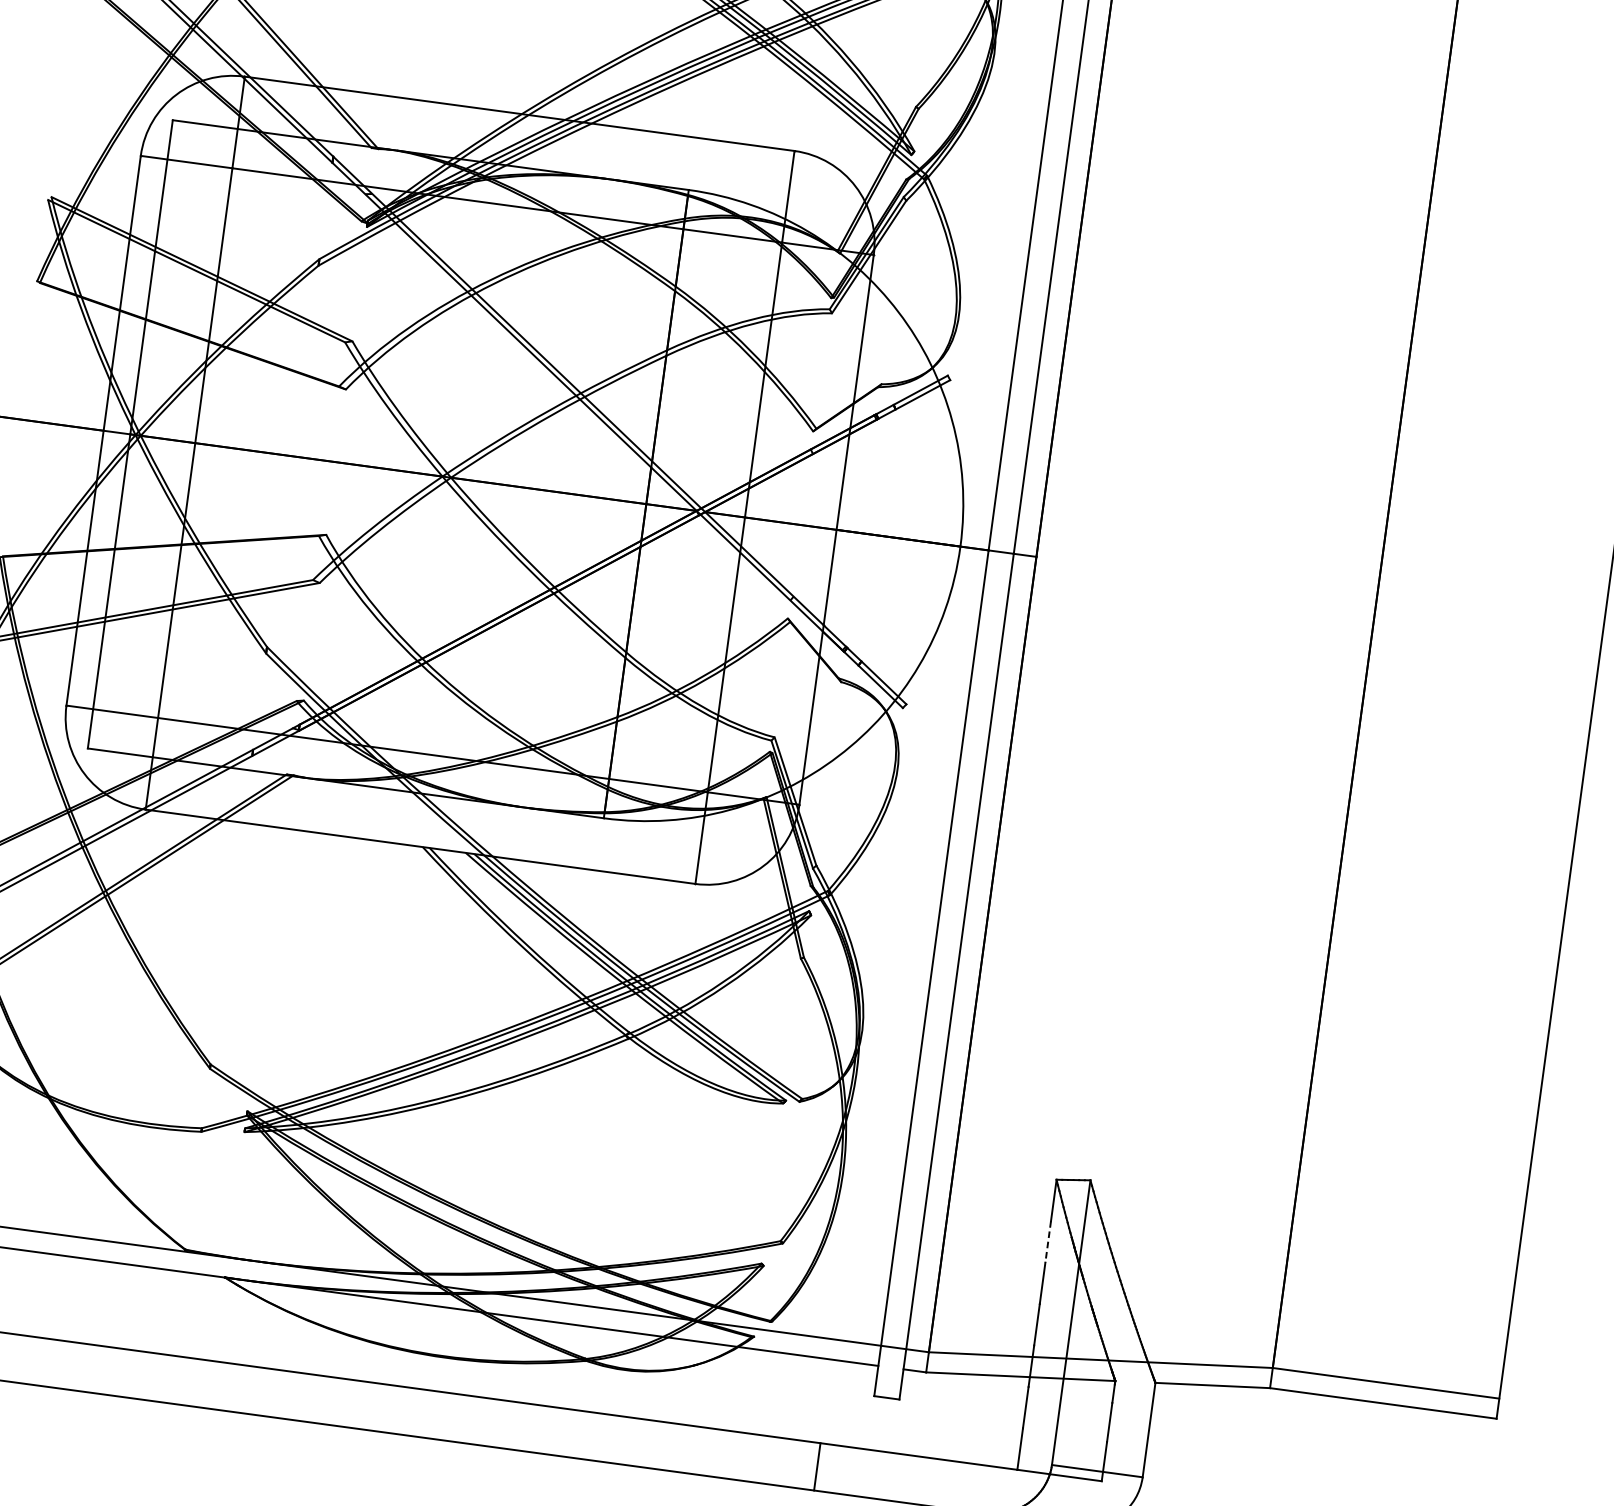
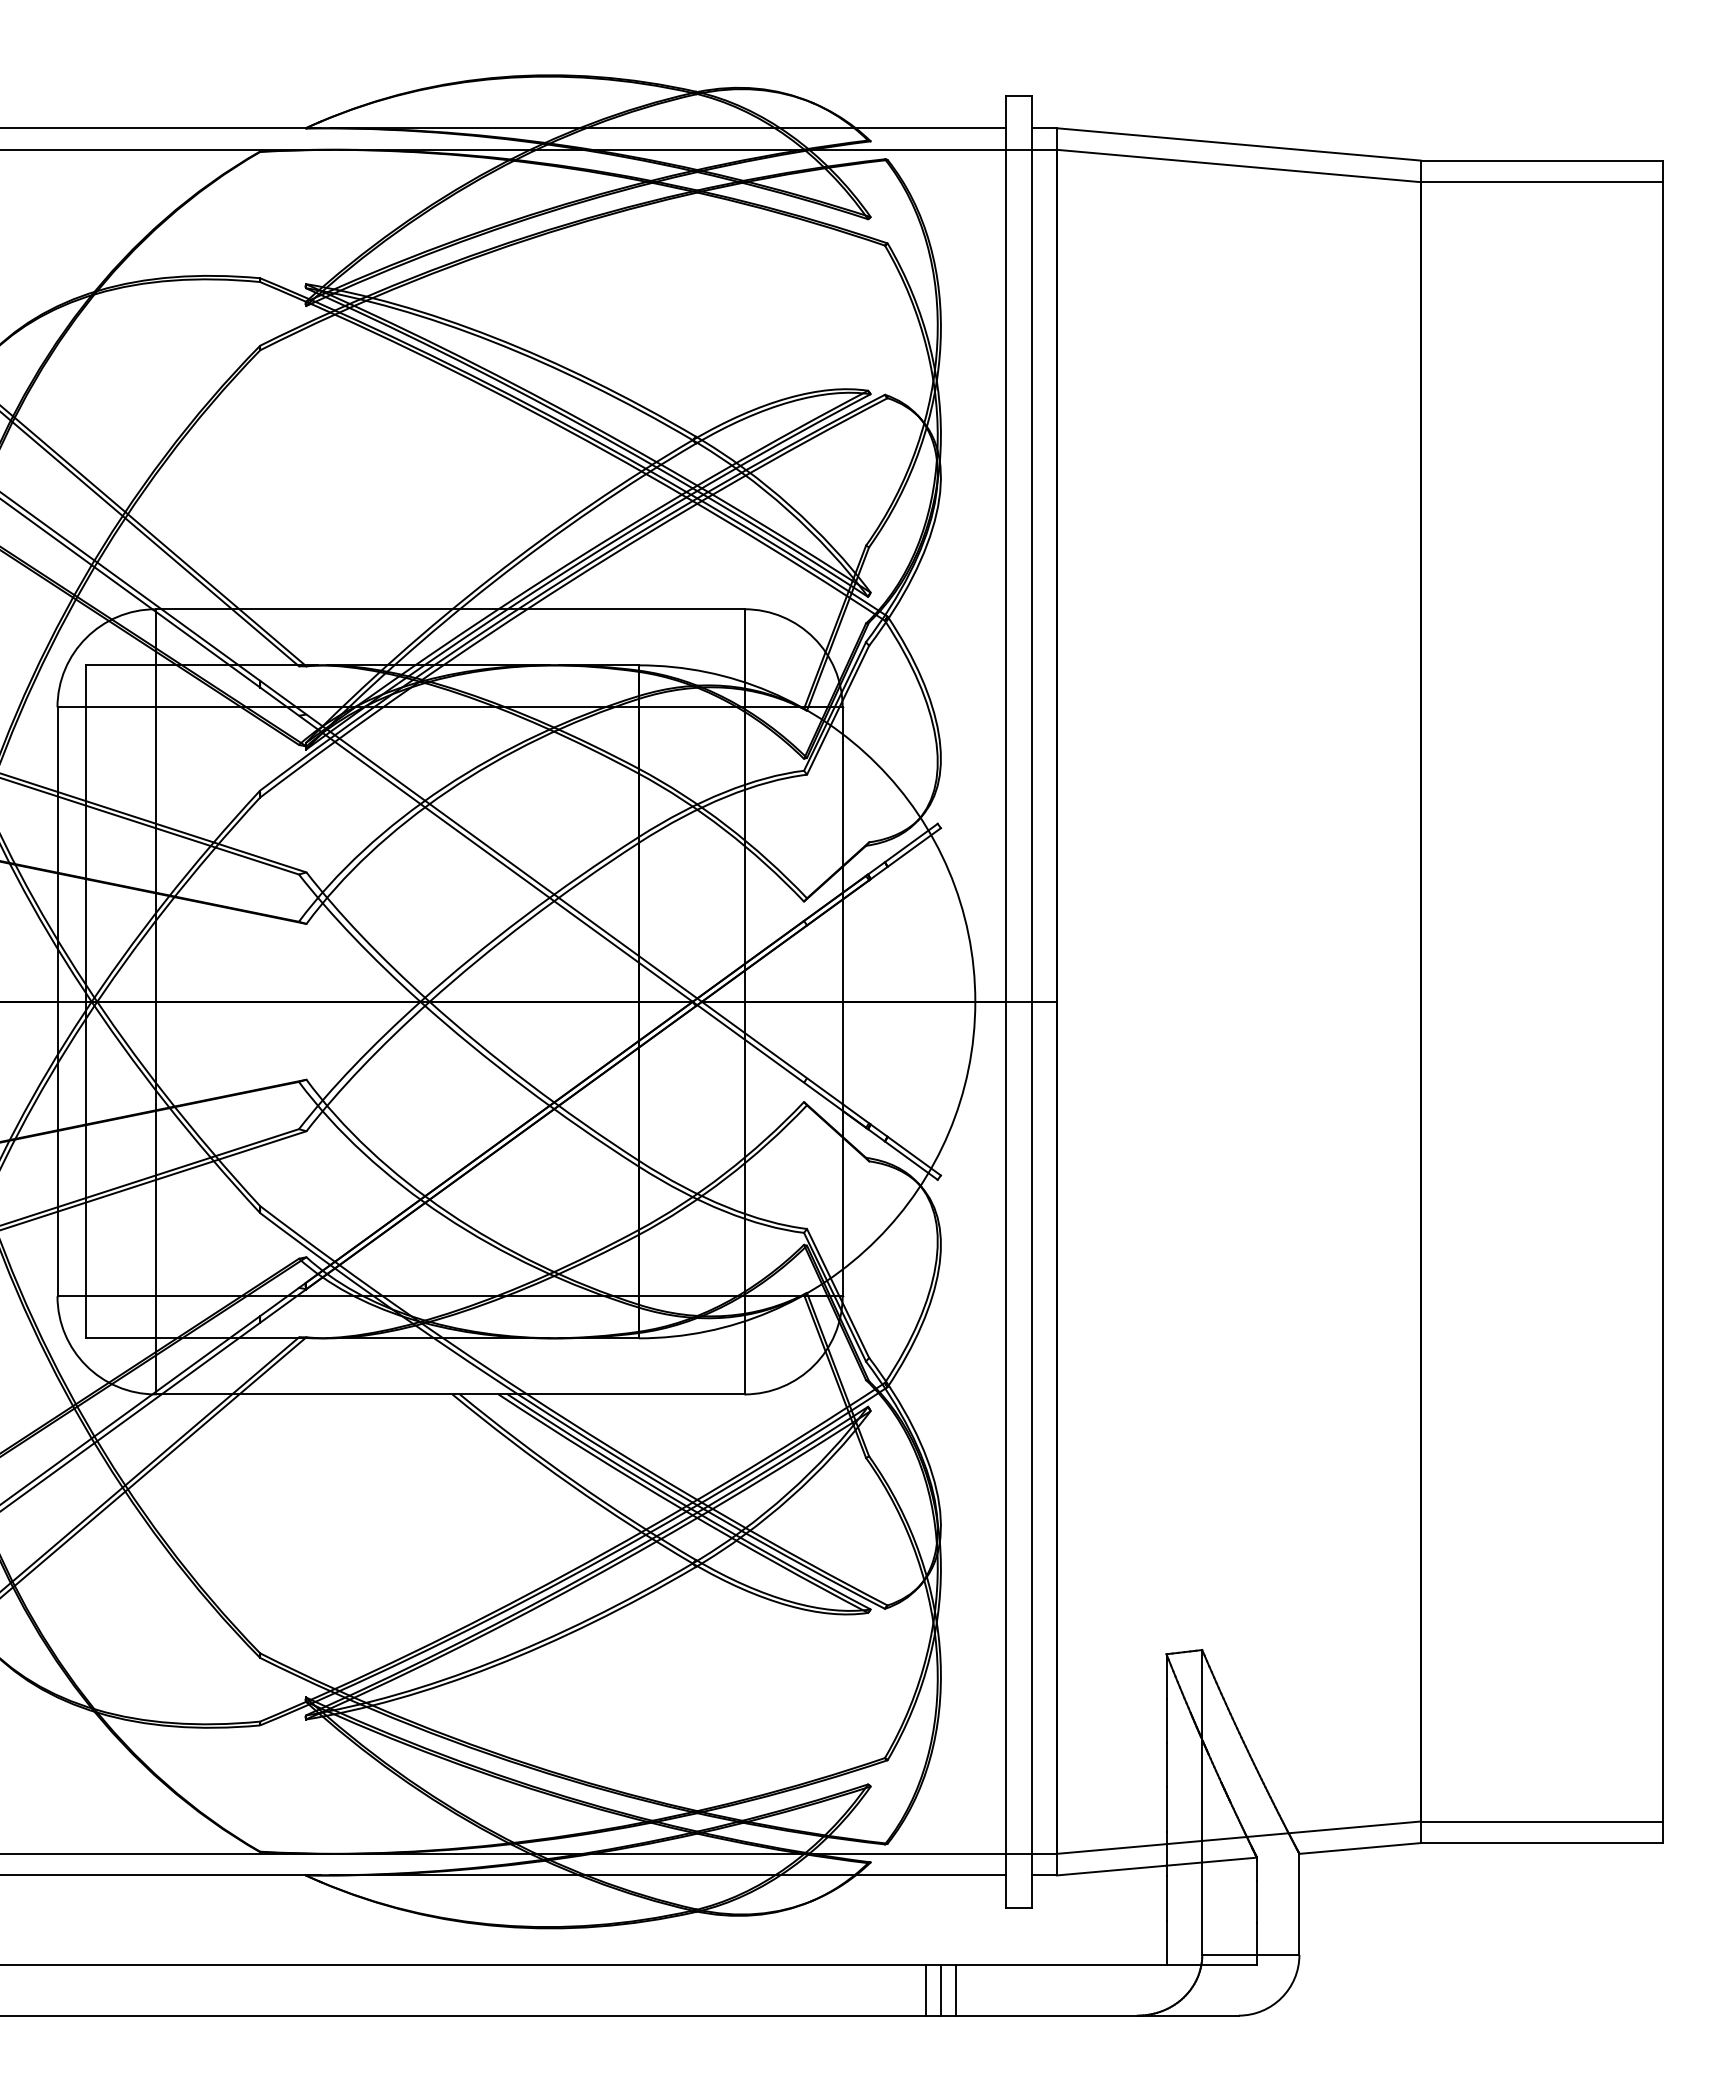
line: (1048, 1242) -> (1166, 1721), dashed -> solid
line: (789, 1462) -> (925, 1989), added
line: (803, 1464) -> (940, 1989), added

